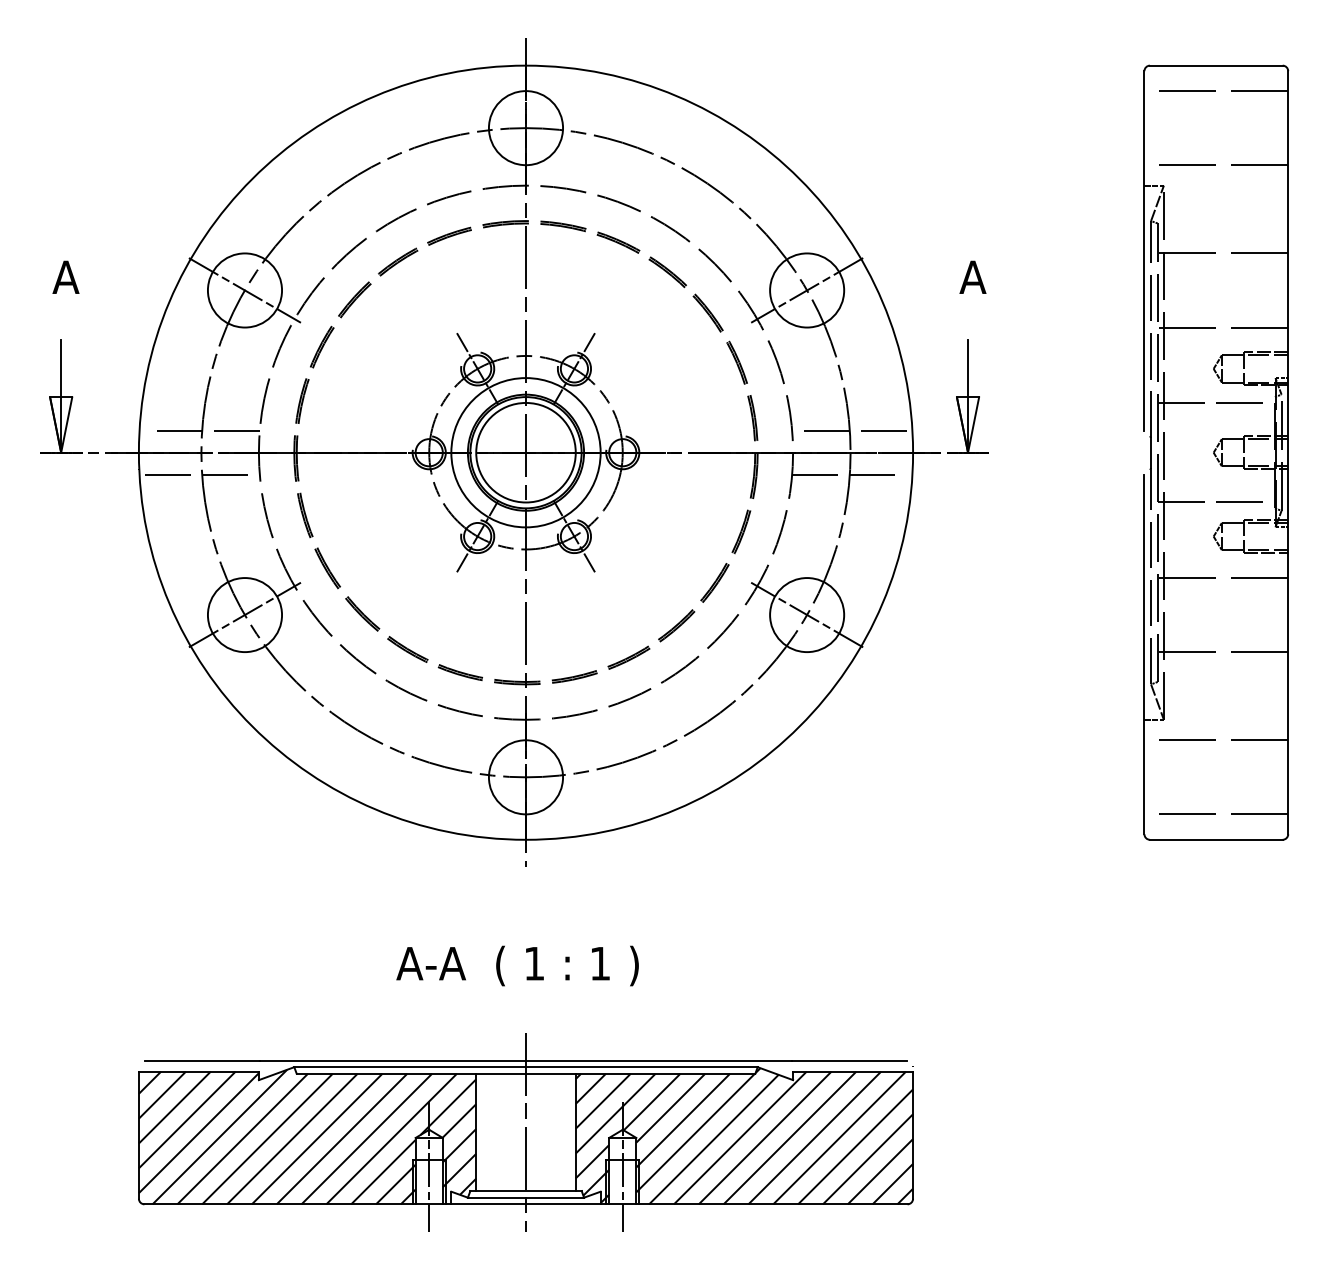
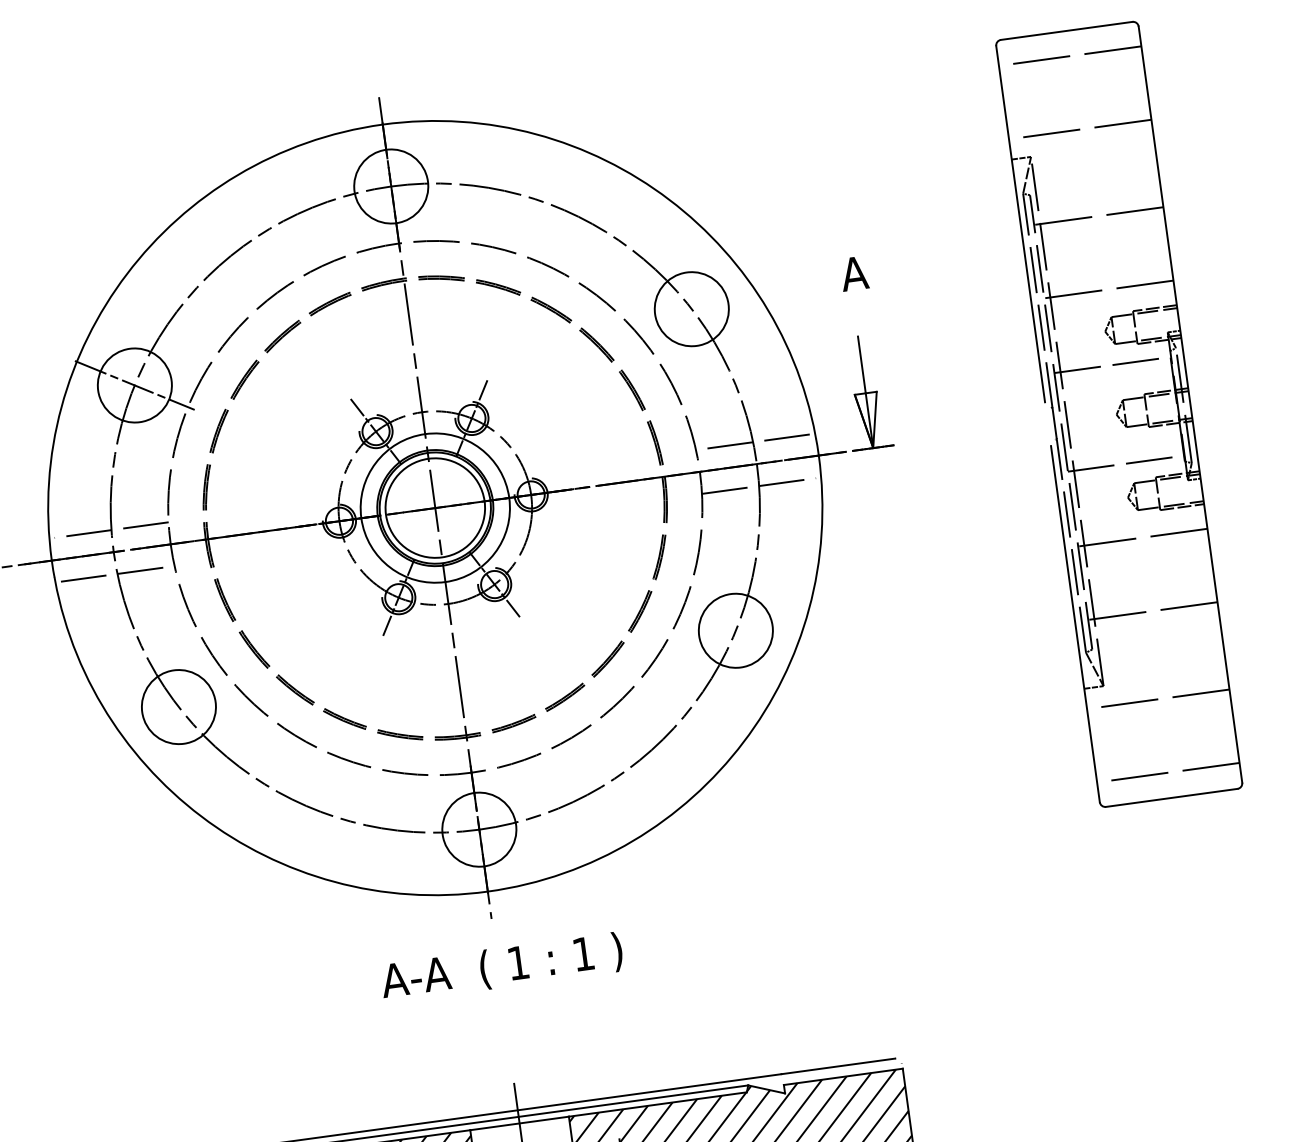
line: (807, 290) -> (692, 309), removed
line: (244, 614) -> (178, 706), removed
line: (807, 614) -> (736, 630), removed
text: (517, 965) -> (501, 967), moved

